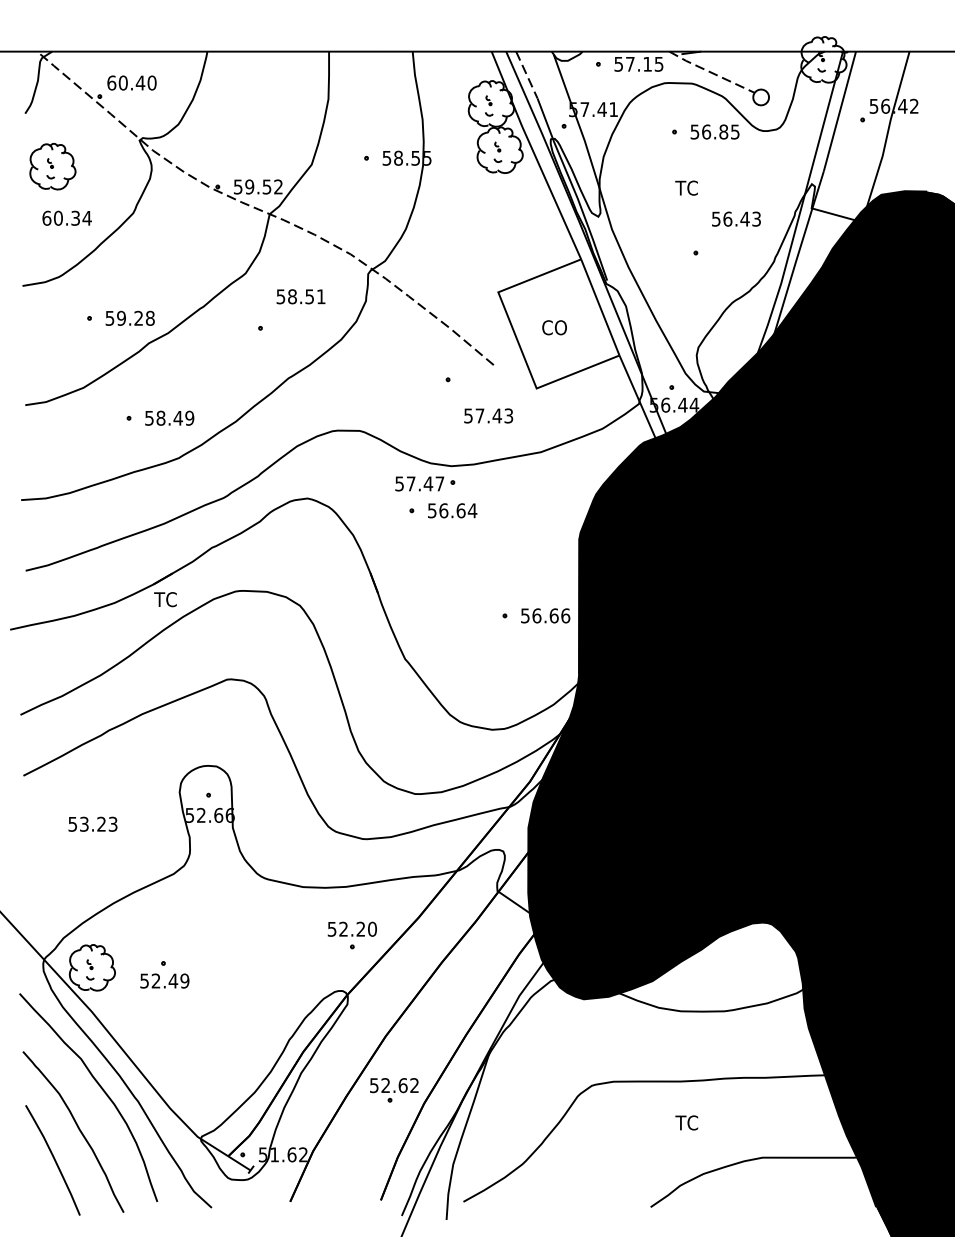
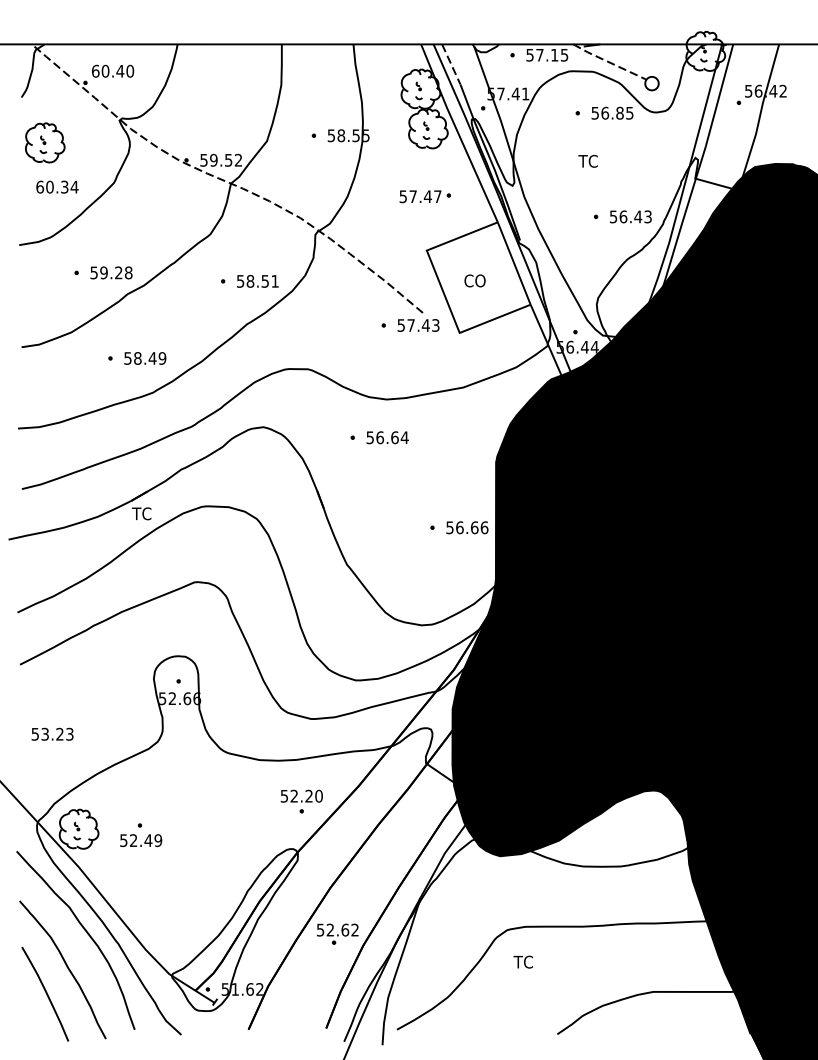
text: (736, 218) -> (630, 216), moved
text: (300, 296) -> (257, 281), moved
text: (488, 415) -> (418, 325), moved
part: (424, 483) -> (424, 196), moved
text: (92, 823) -> (52, 733), moved
text: (685, 1122) -> (522, 961), moved

